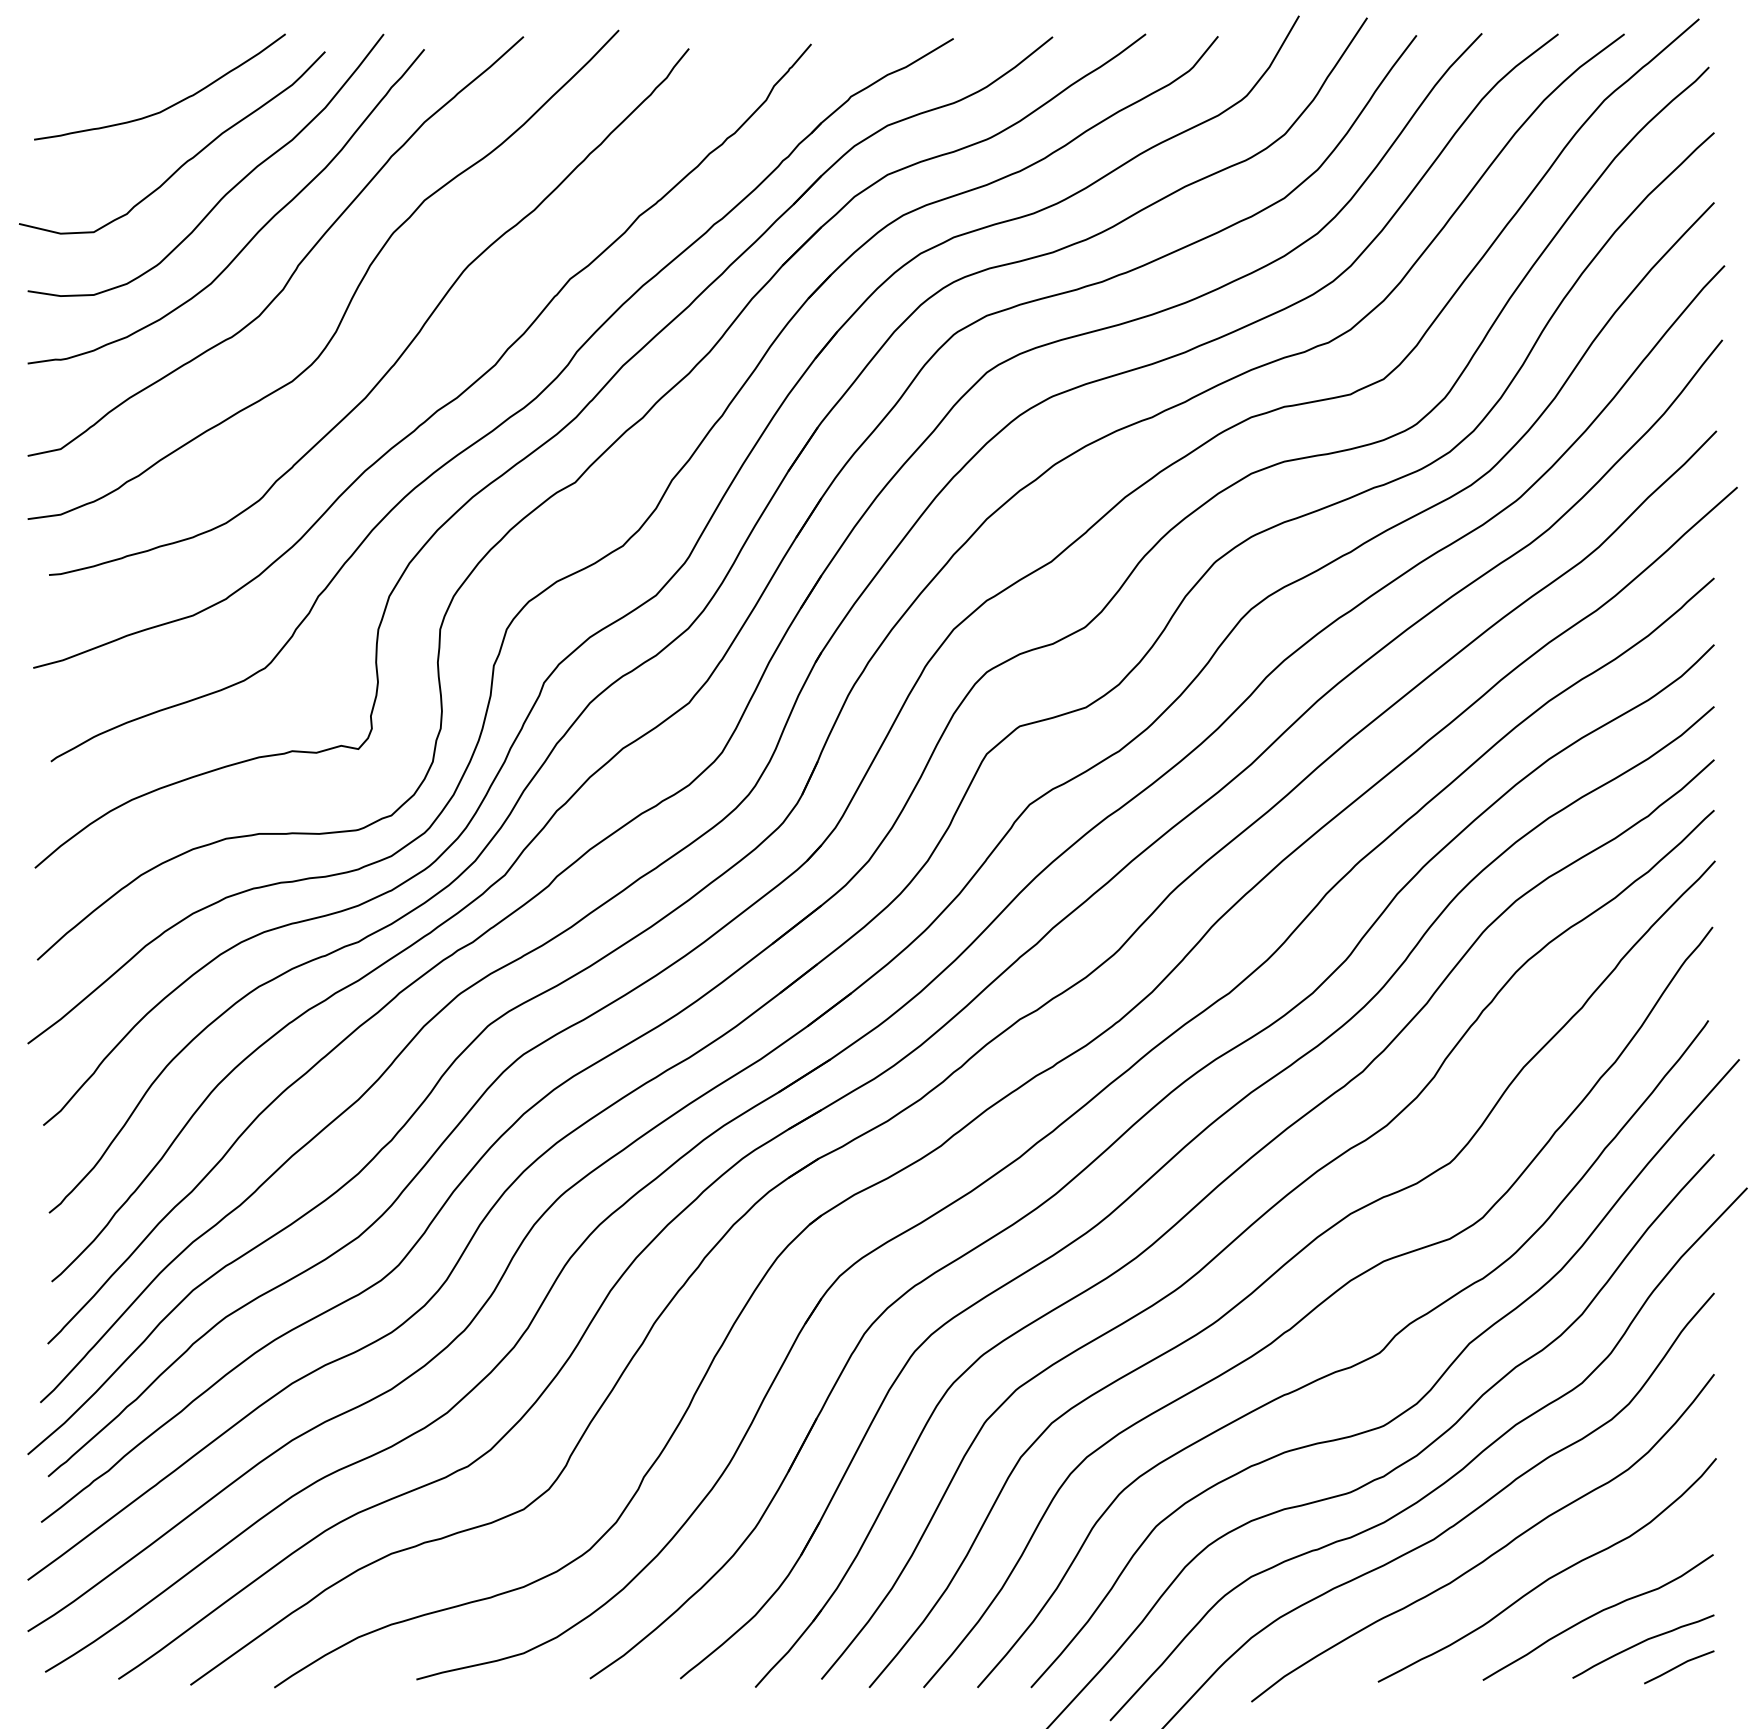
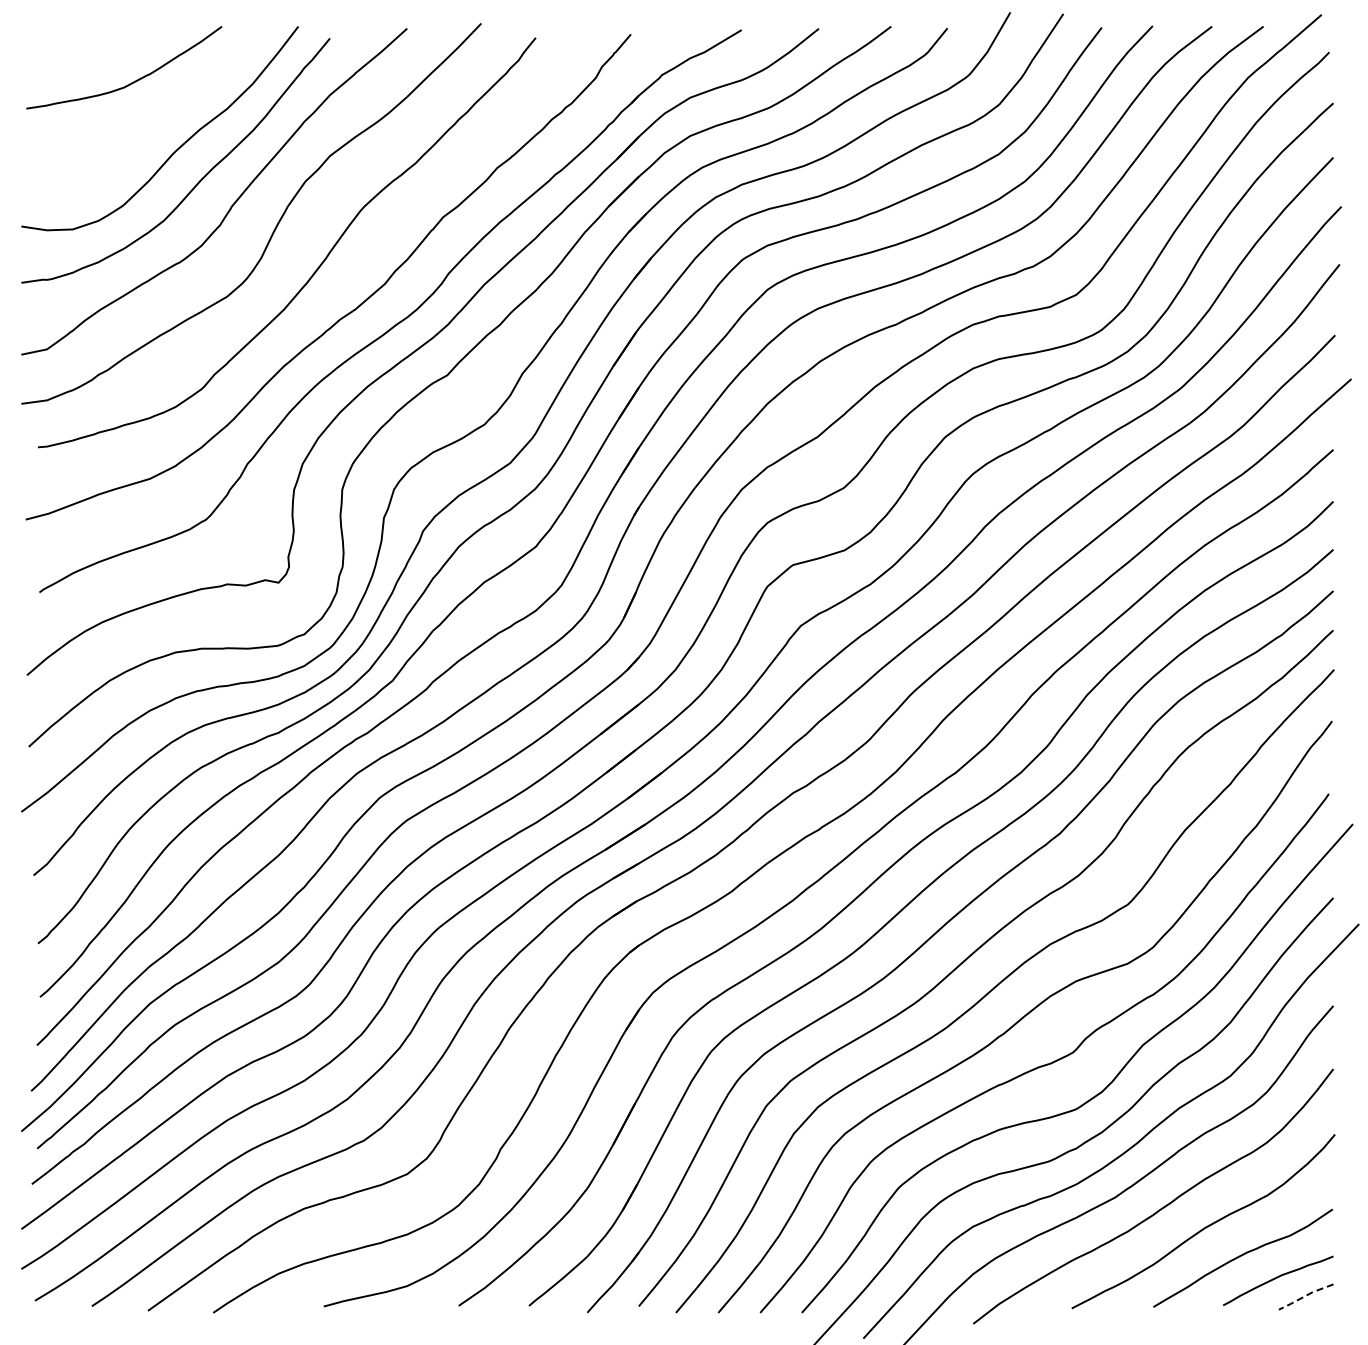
curve: (183, 162) -> (142, 126), removed
line: (1678, 1665) -> (1305, 1295), solid -> dashed

